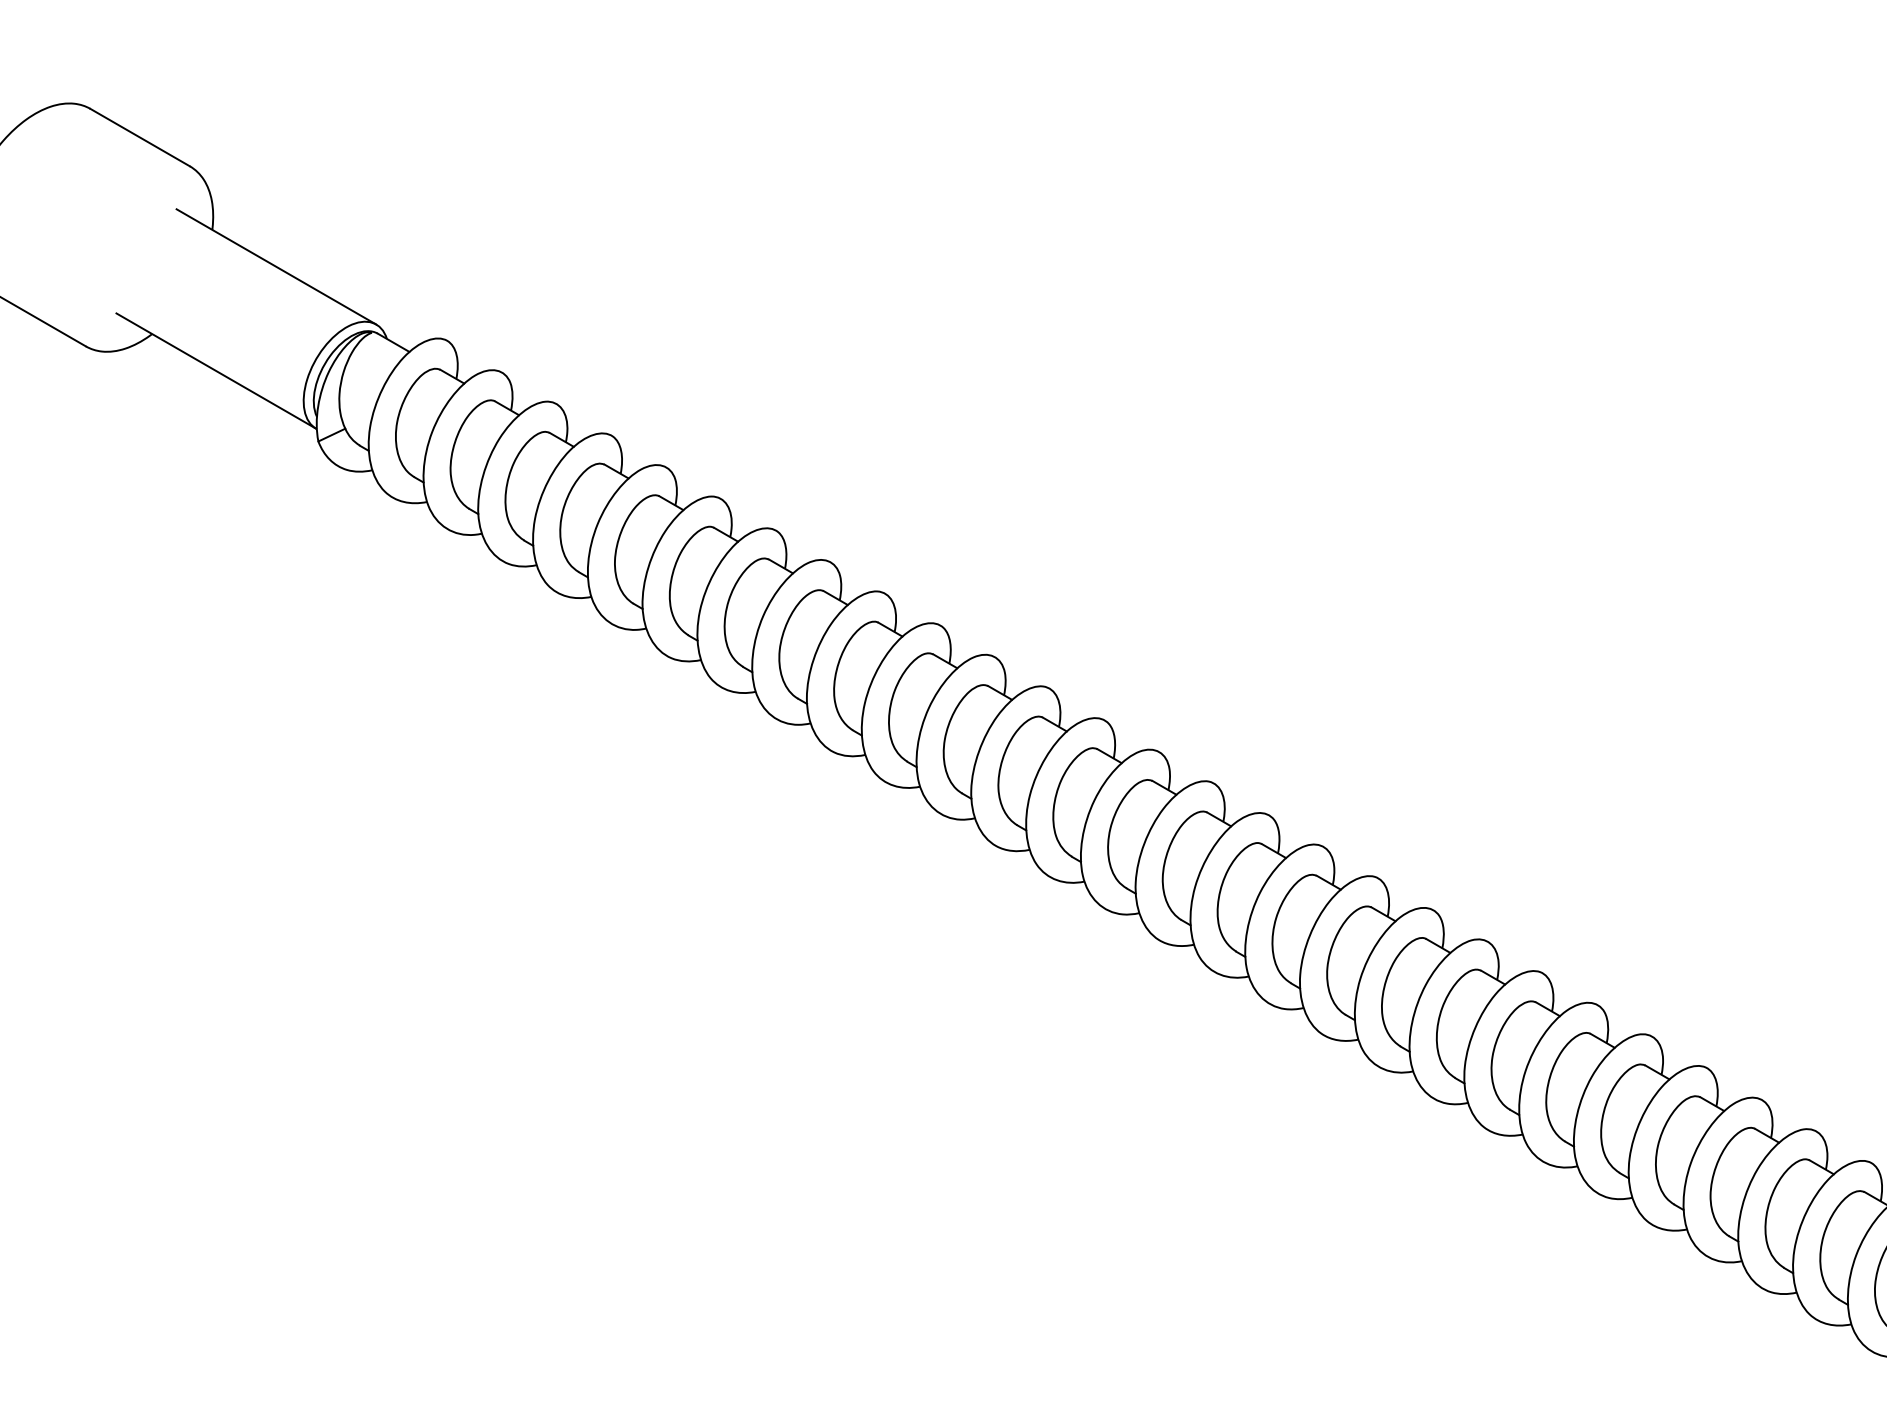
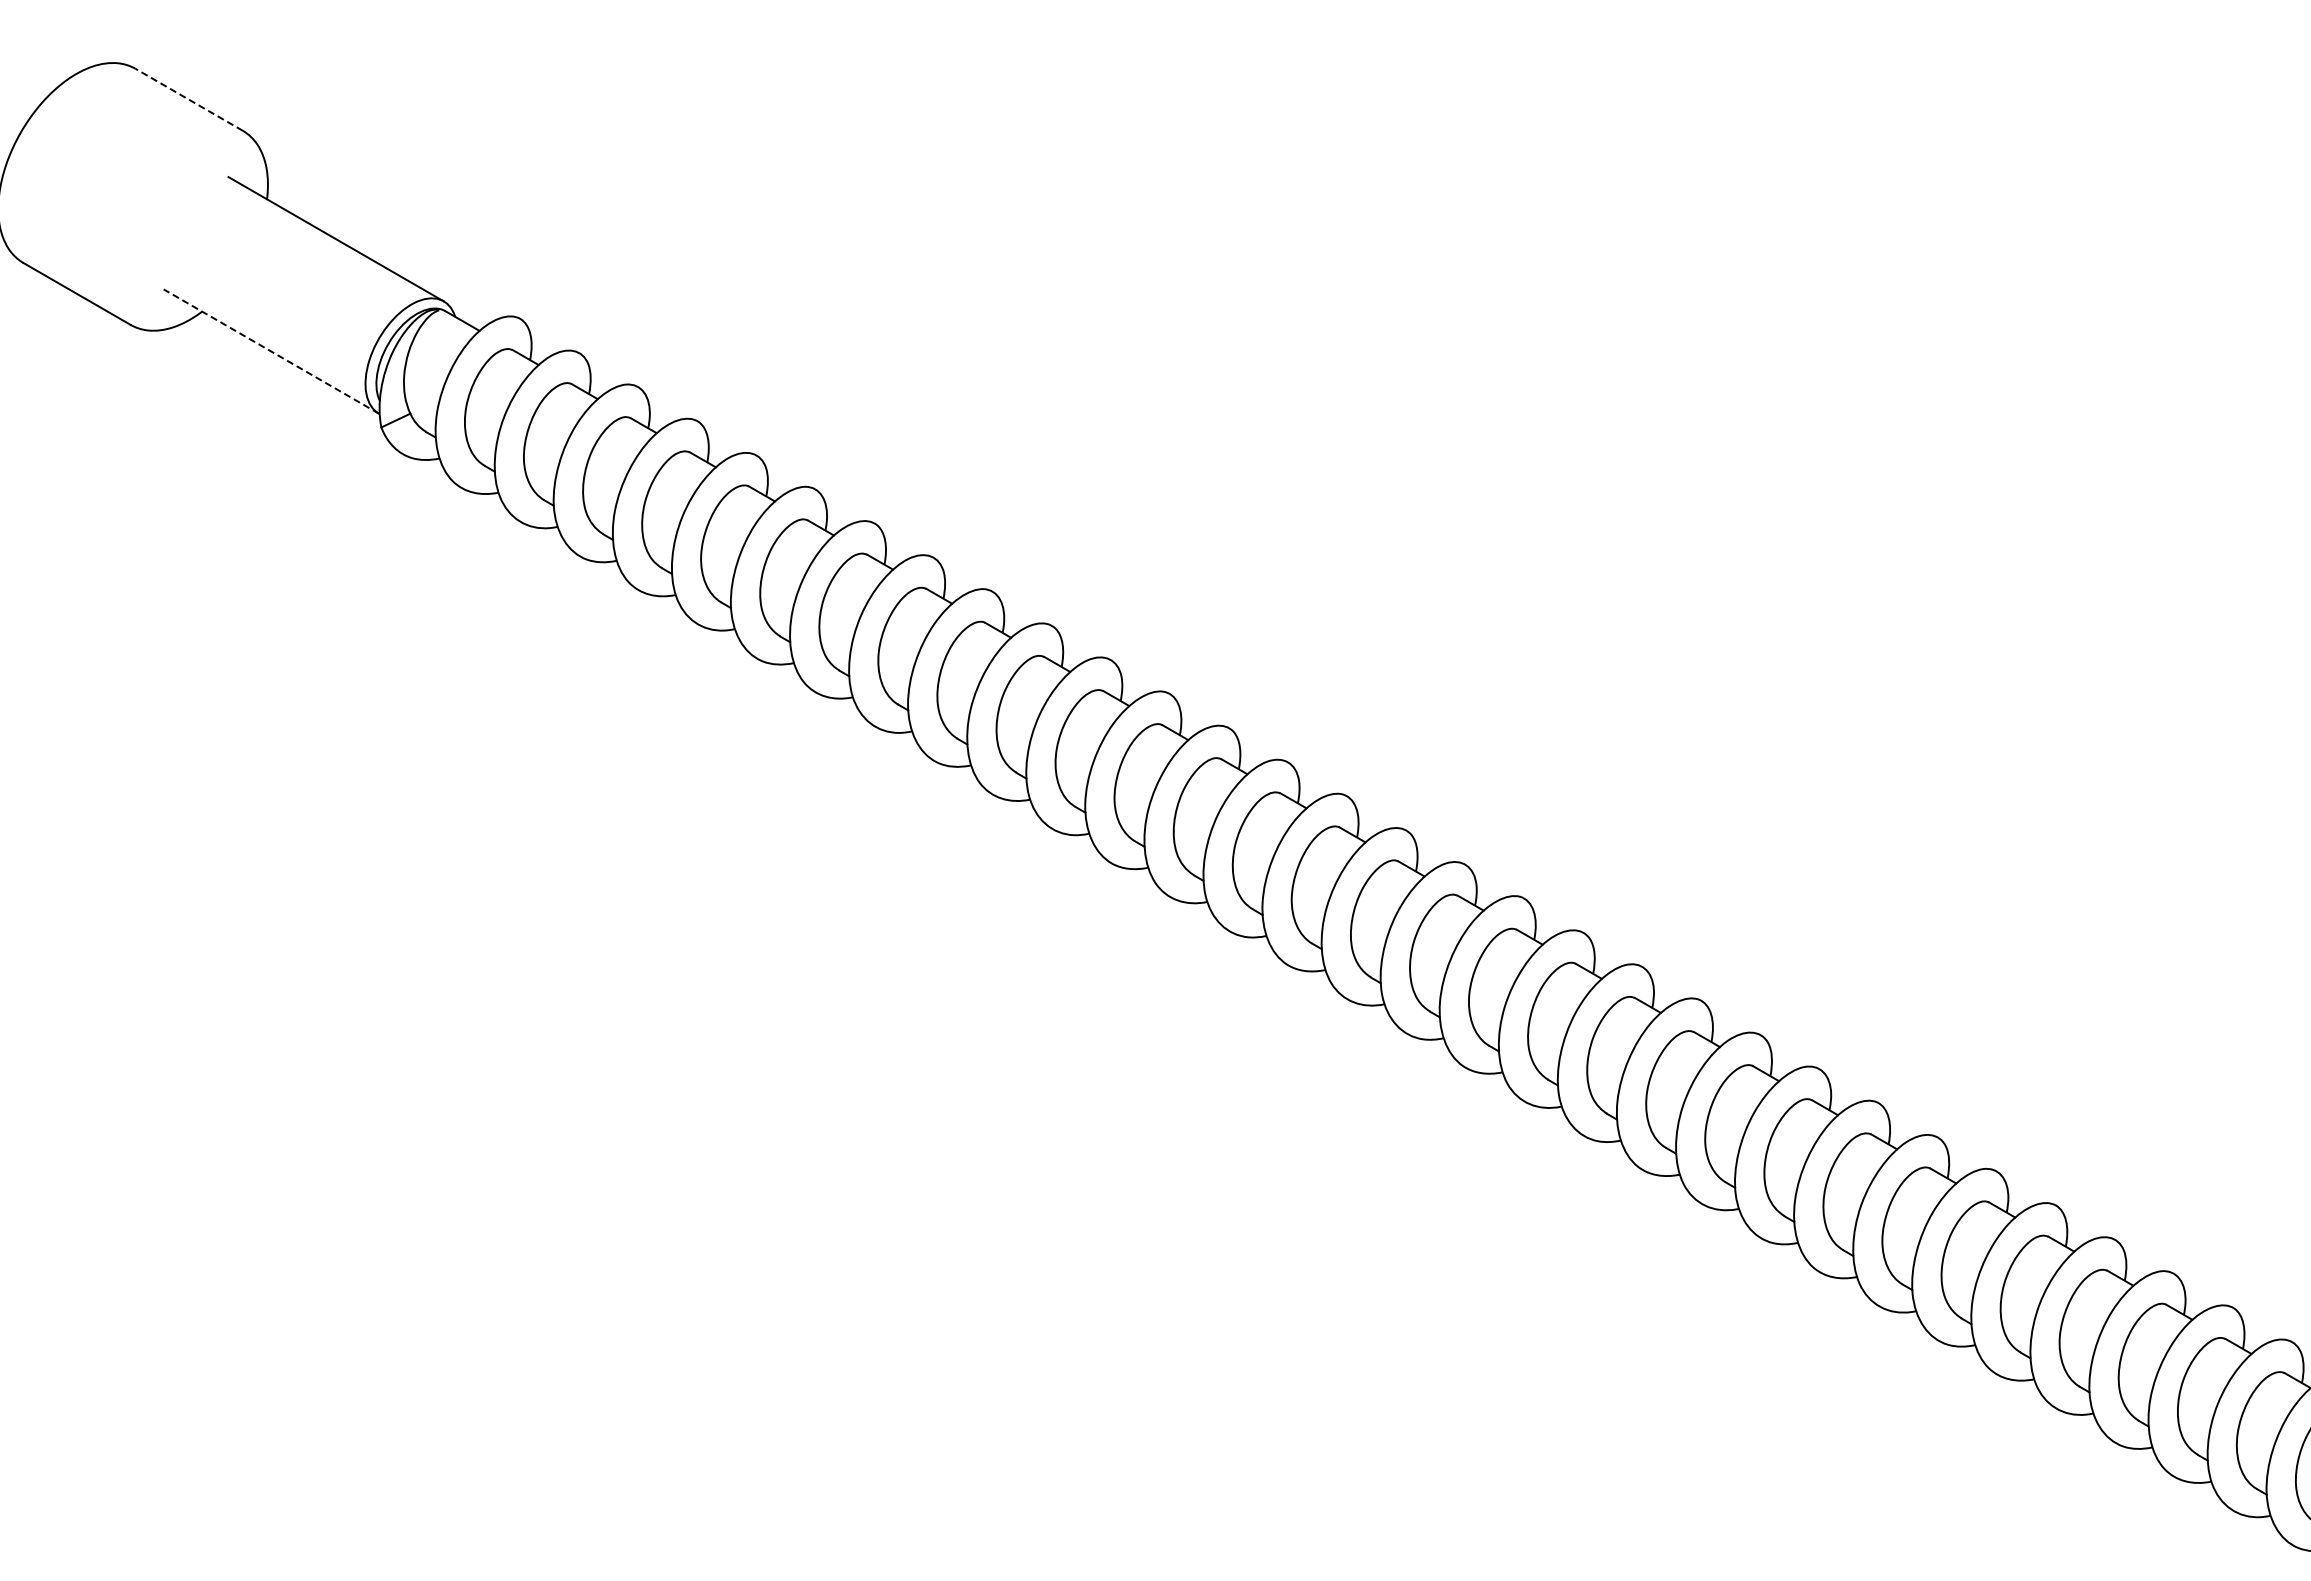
line: (140, 137) -> (189, 99), solid -> dashed
line: (215, 371) -> (270, 351), solid -> dashed

